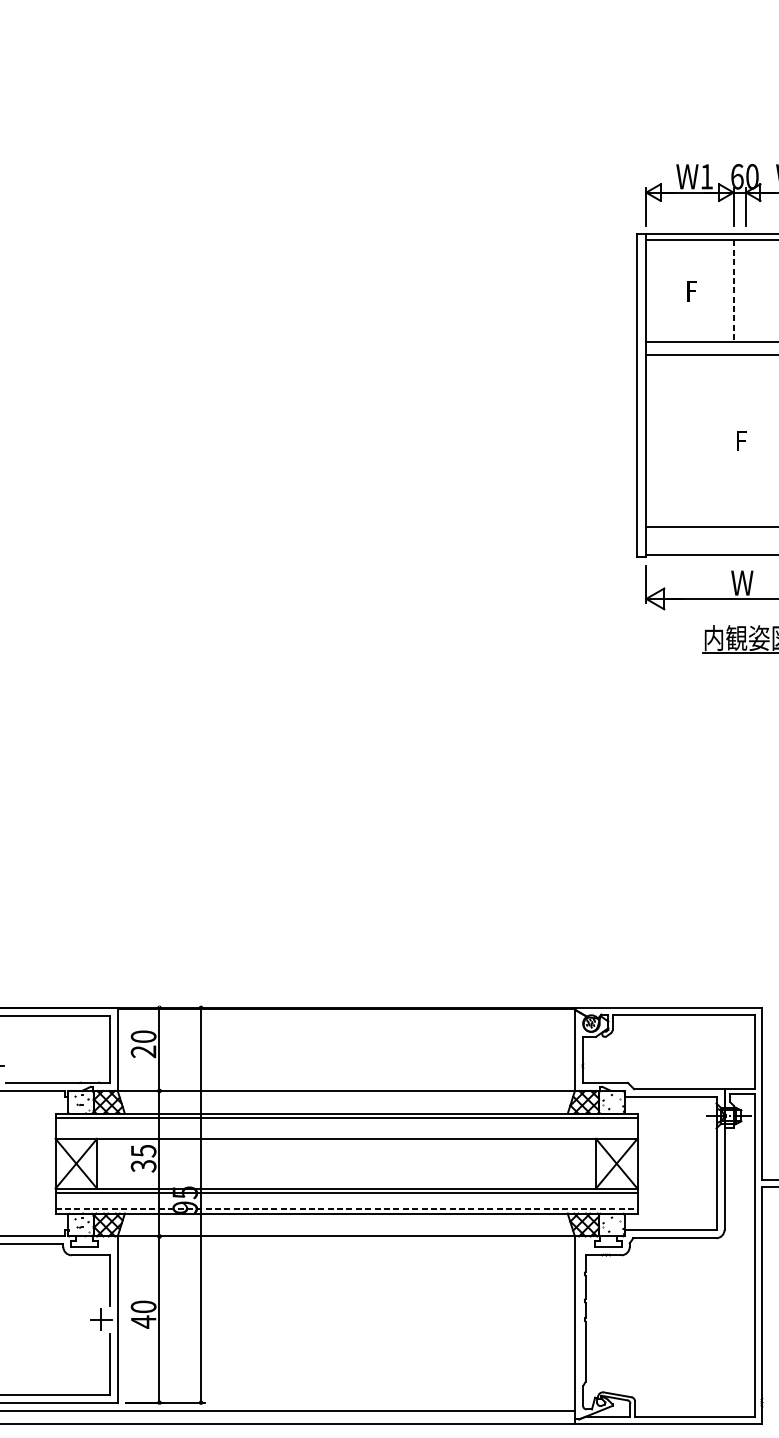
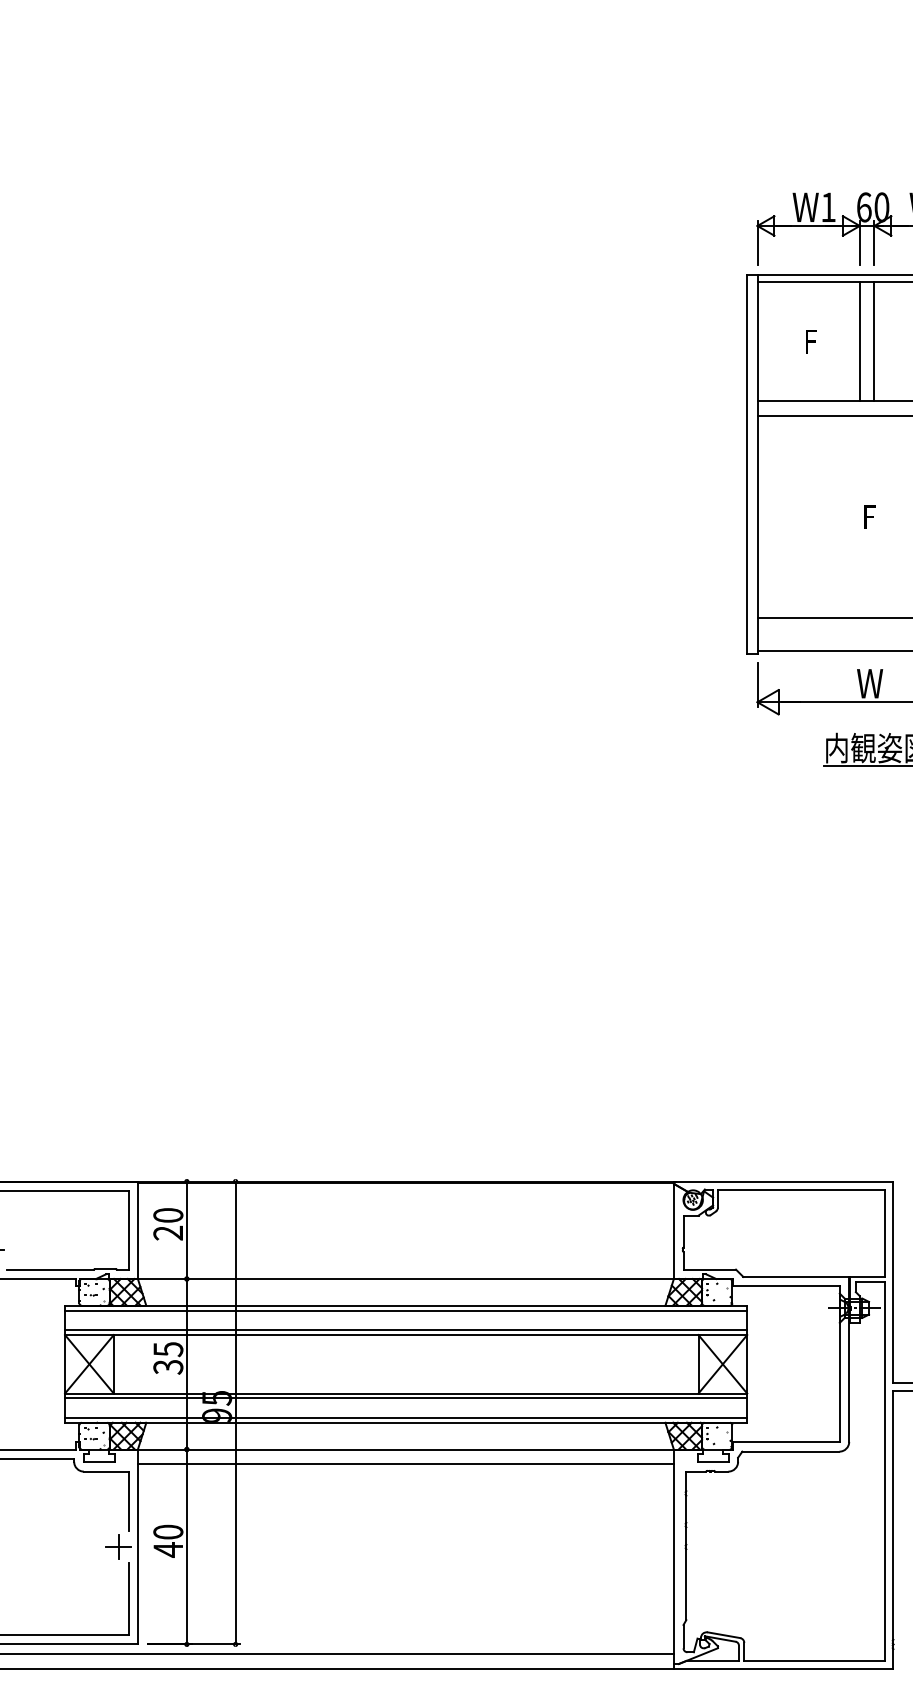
line: (733, 291) -> (859, 341), dashed -> solid
line: (746, 291) -> (874, 341), added
line: (346, 1134) -> (406, 1330), added
line: (346, 1209) -> (406, 1417), dashed -> solid
line: (346, 1249) -> (406, 1464), added

